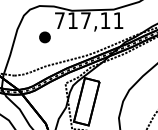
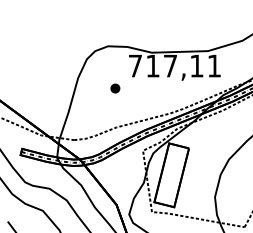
part: (45, 37) -> (115, 88), size x0.62

